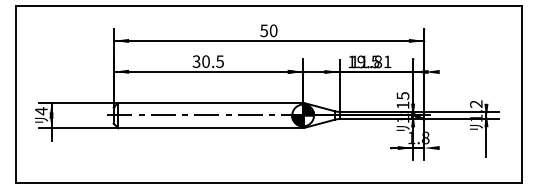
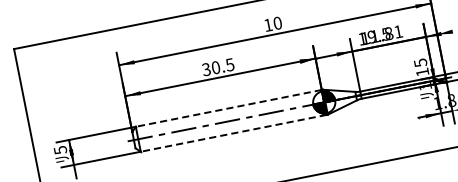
text: (263, 30) -> (267, 24), 50 -> 10
line: (210, 103) -> (228, 108), solid -> dashed
text: (41, 111) -> (60, 150), 4 -> 5
line: (210, 127) -> (233, 132), solid -> dashed

